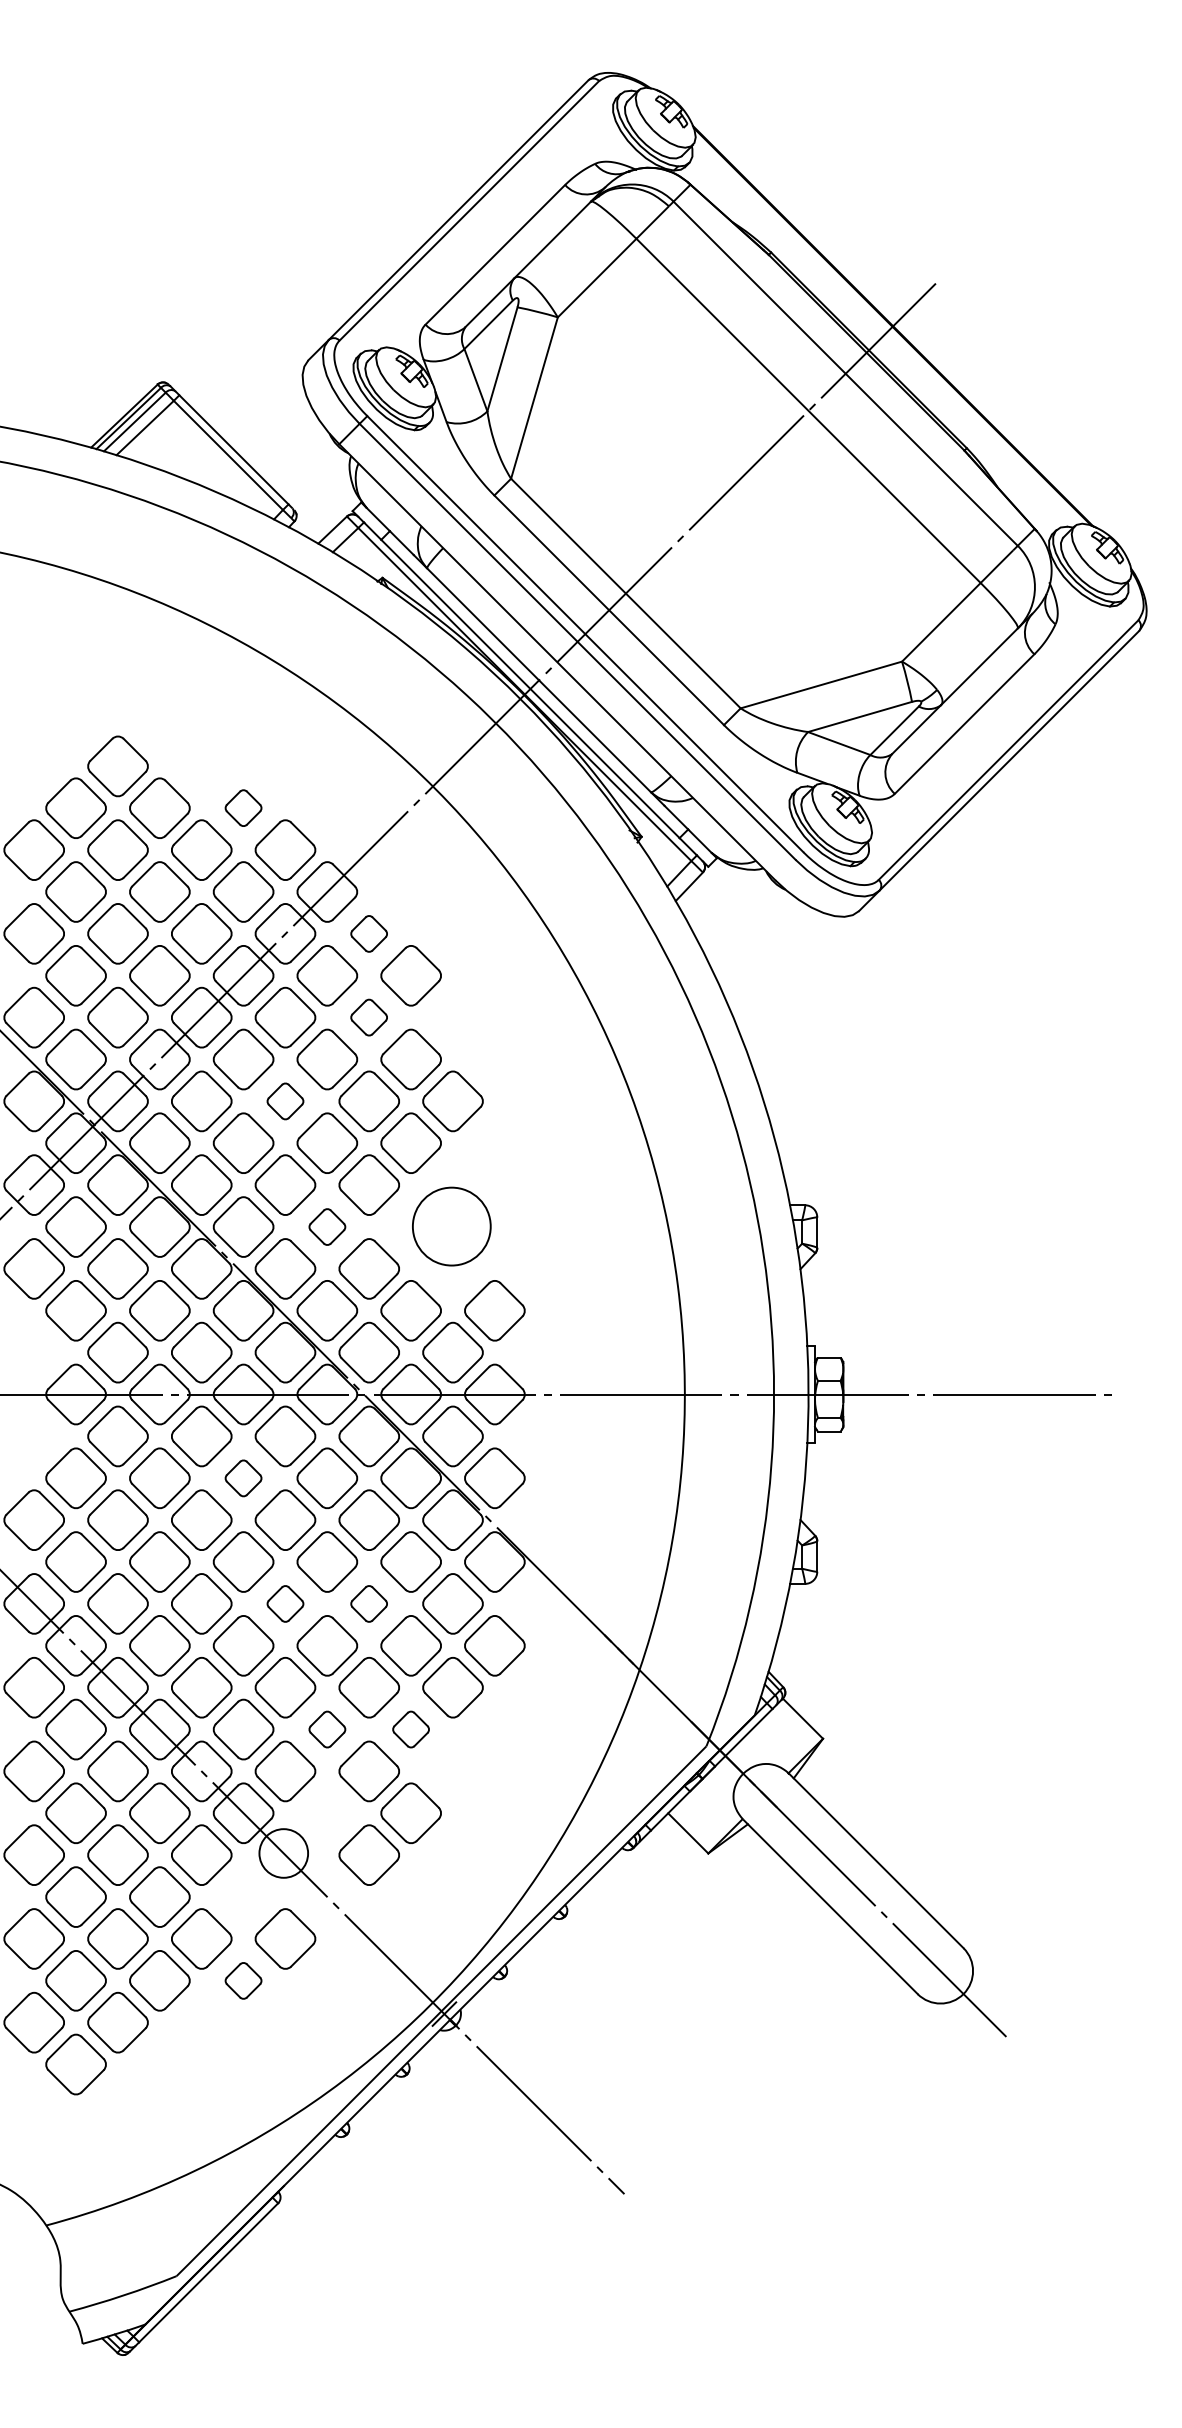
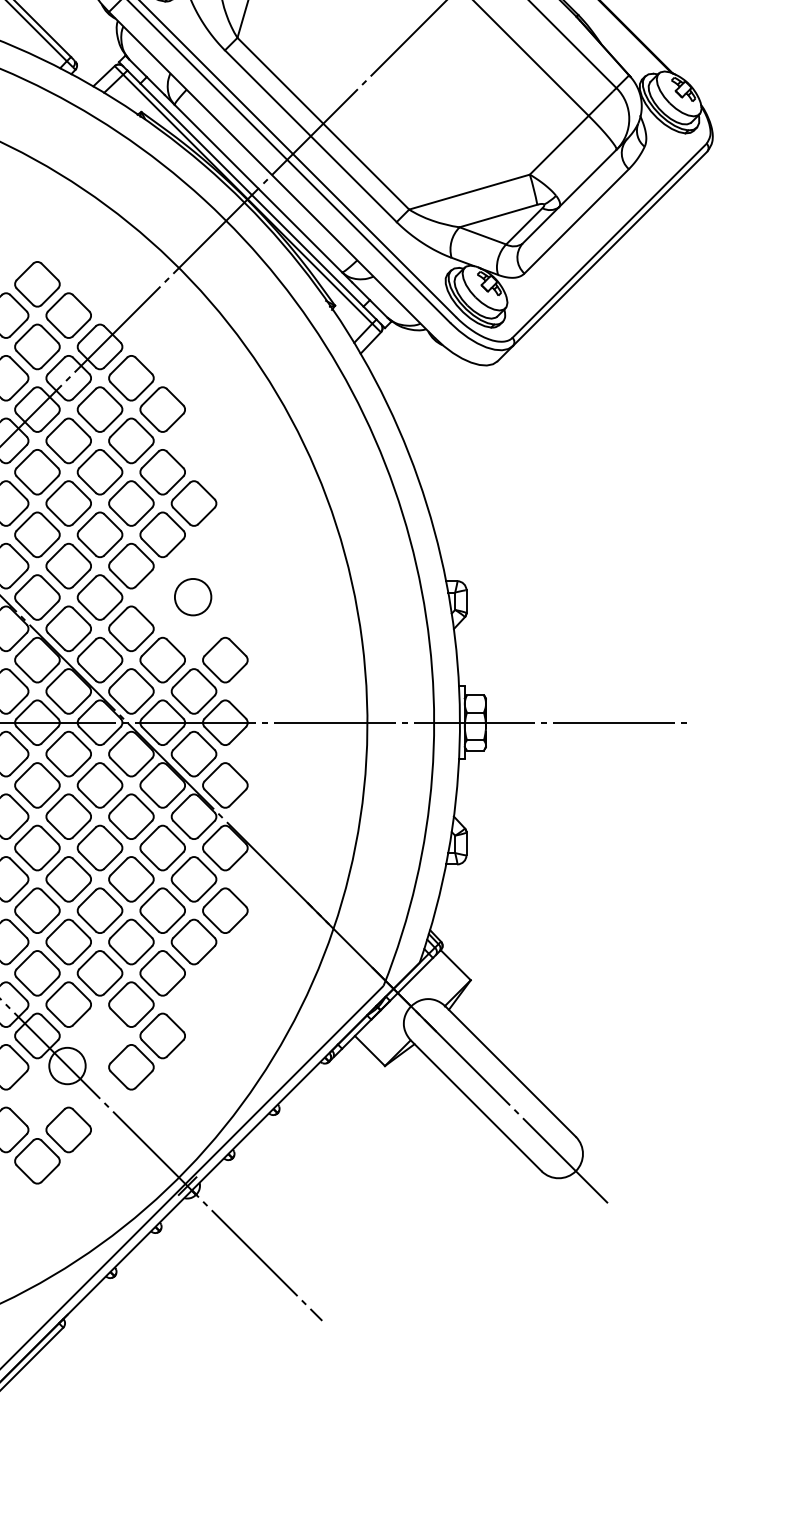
part: (243, 807) -> (37, 283), size x1.67
part: (368, 933) -> (130, 377), size x1.67
part: (368, 1017) -> (130, 440), size x1.67
part: (285, 1101) -> (68, 503), size x1.67
part: (327, 1226) -> (100, 597), size x1.67
circle: (451, 1226) -> (192, 597), size x0.62
part: (243, 1478) -> (37, 785), size x1.67
part: (285, 1603) -> (68, 879), size x1.67
part: (368, 1603) -> (130, 879), size x1.67
part: (327, 1729) -> (100, 973), size x1.67
part: (410, 1729) -> (162, 973), size x1.67
part: (243, 1980) -> (37, 1161), size x1.67

